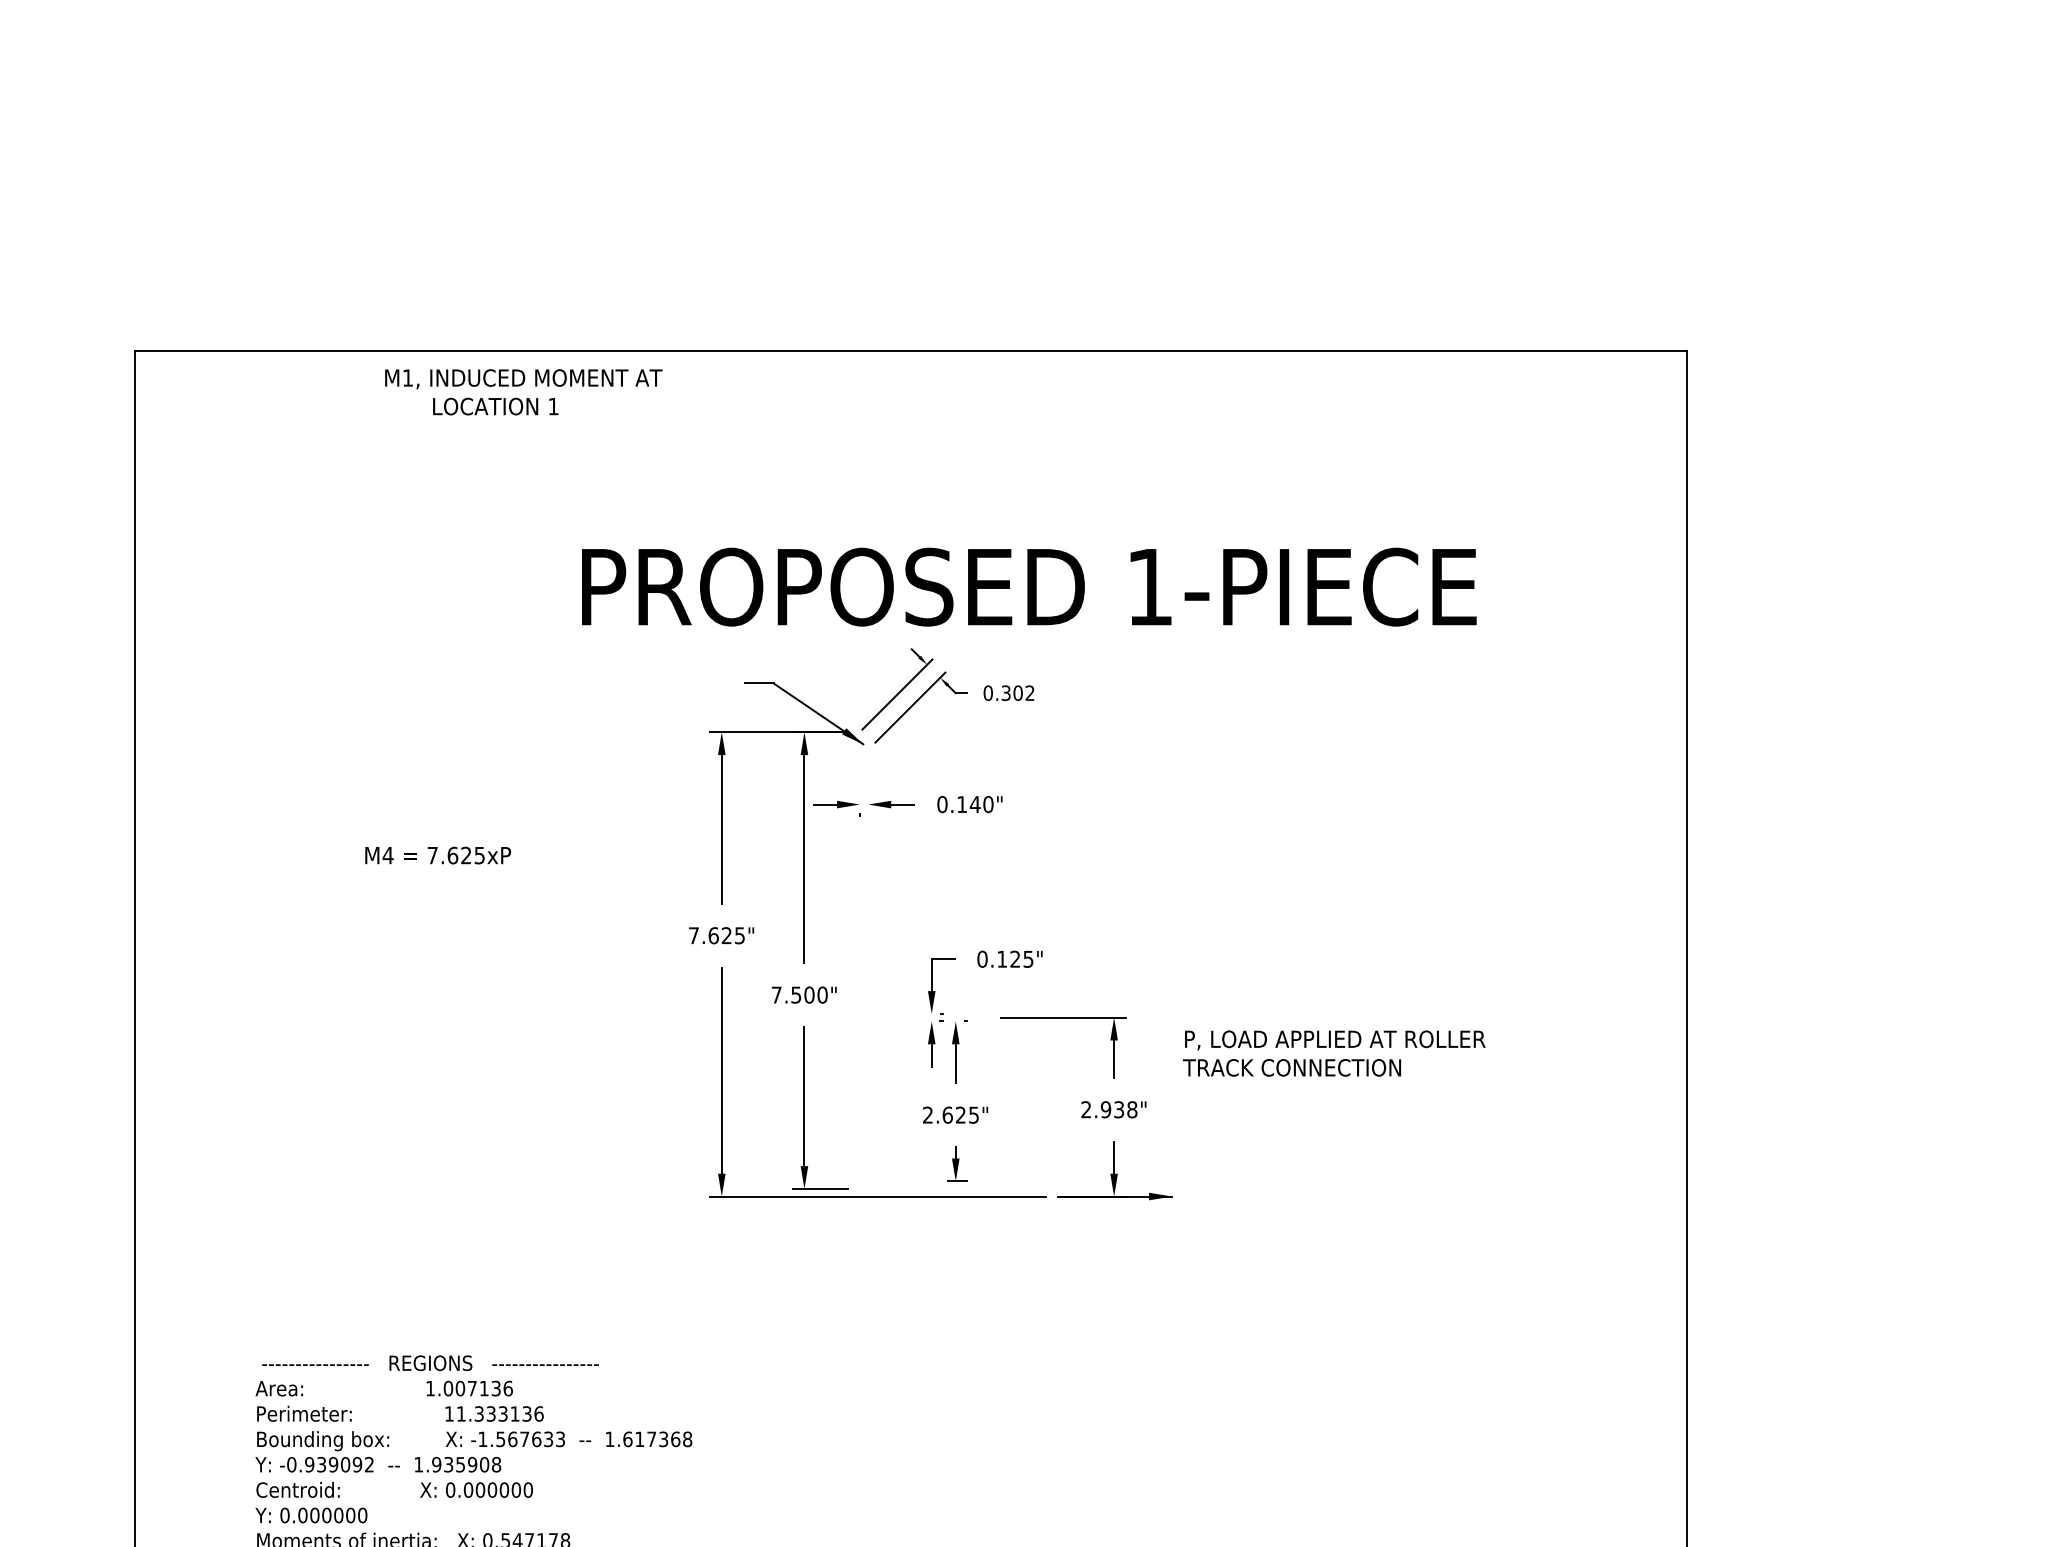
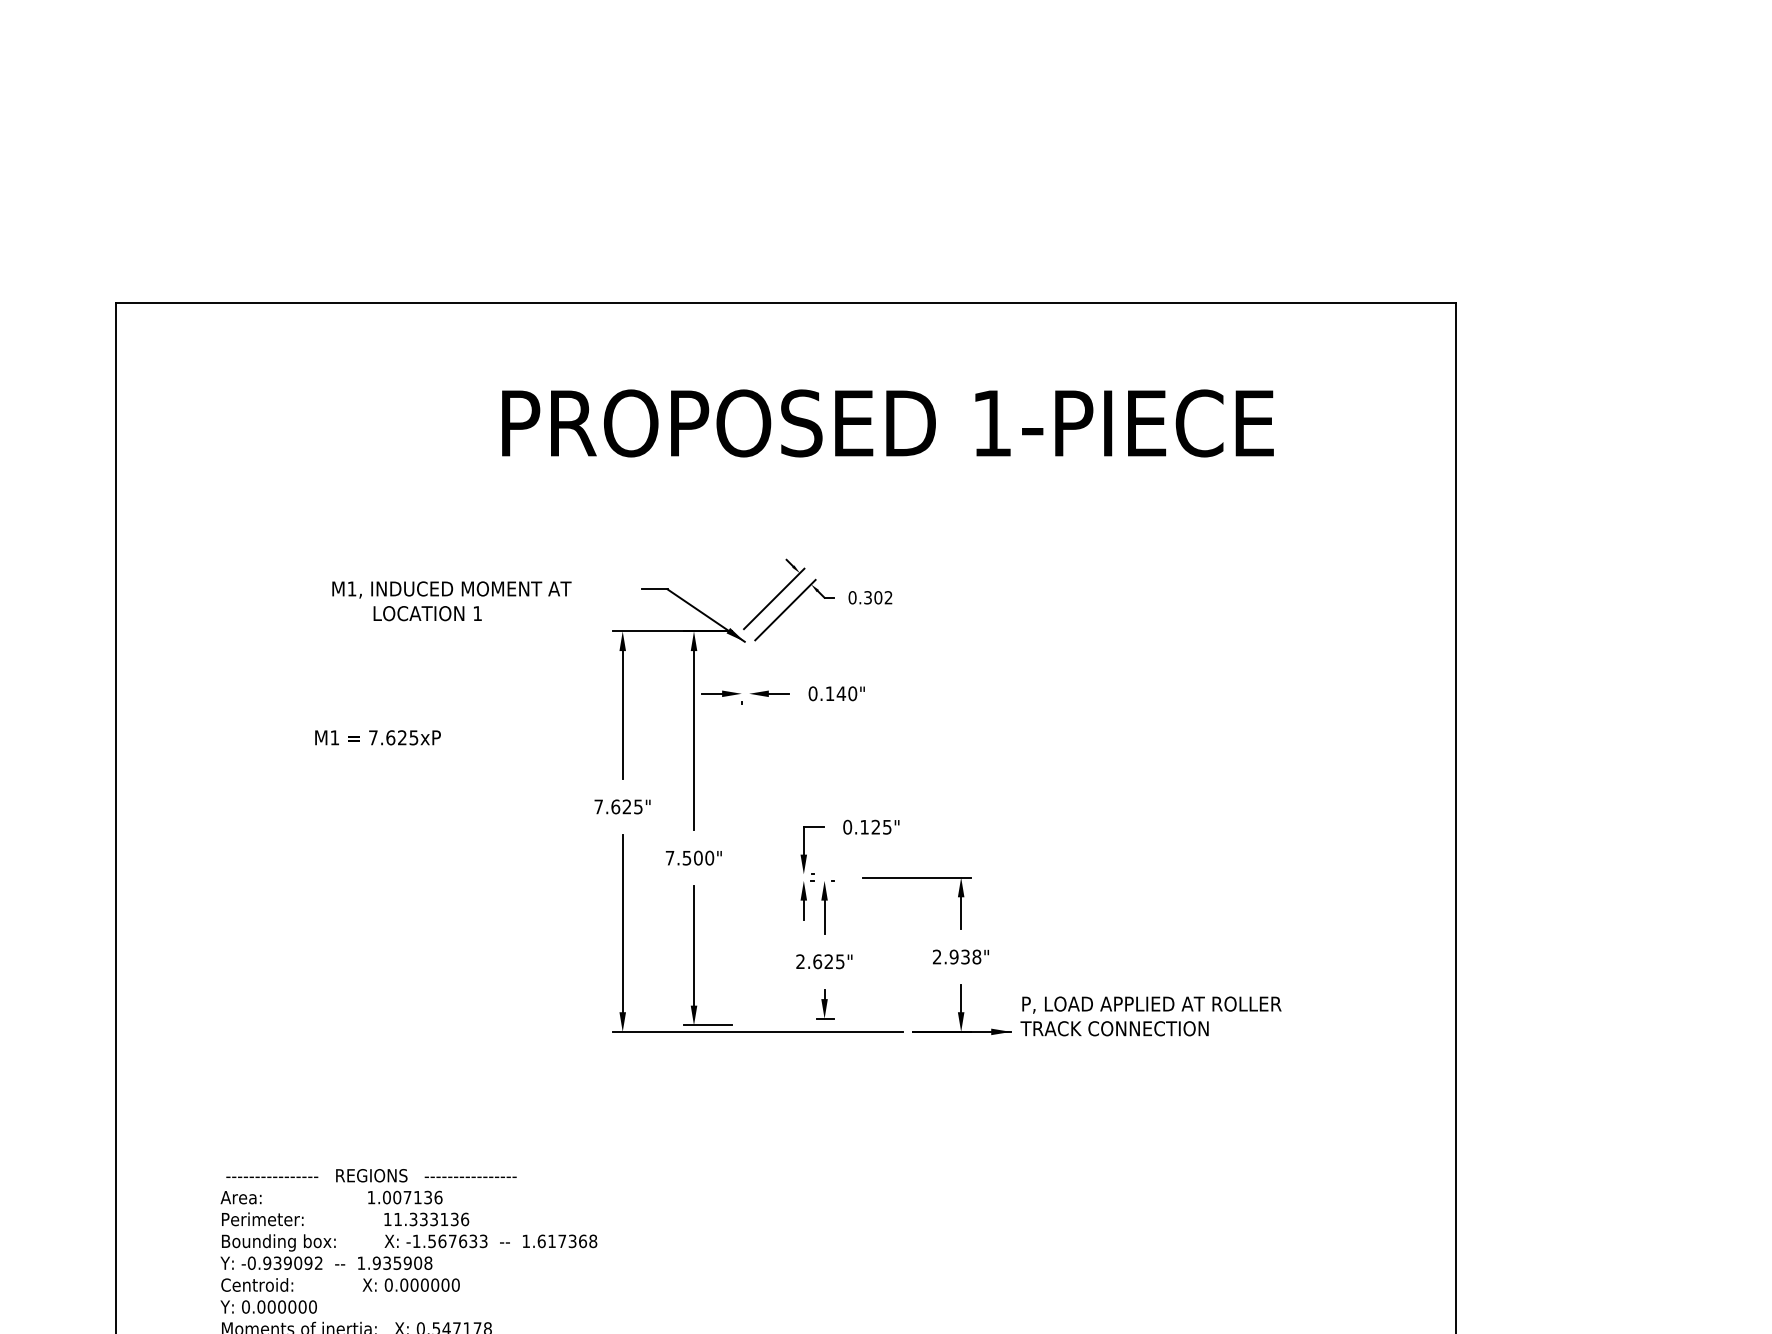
text: (523, 392) -> (451, 601), moved
text: (1029, 586) -> (888, 422), moved
text: (387, 855) -> (334, 737), M4 -> M1
text: (1334, 1053) -> (1151, 1016), moved

